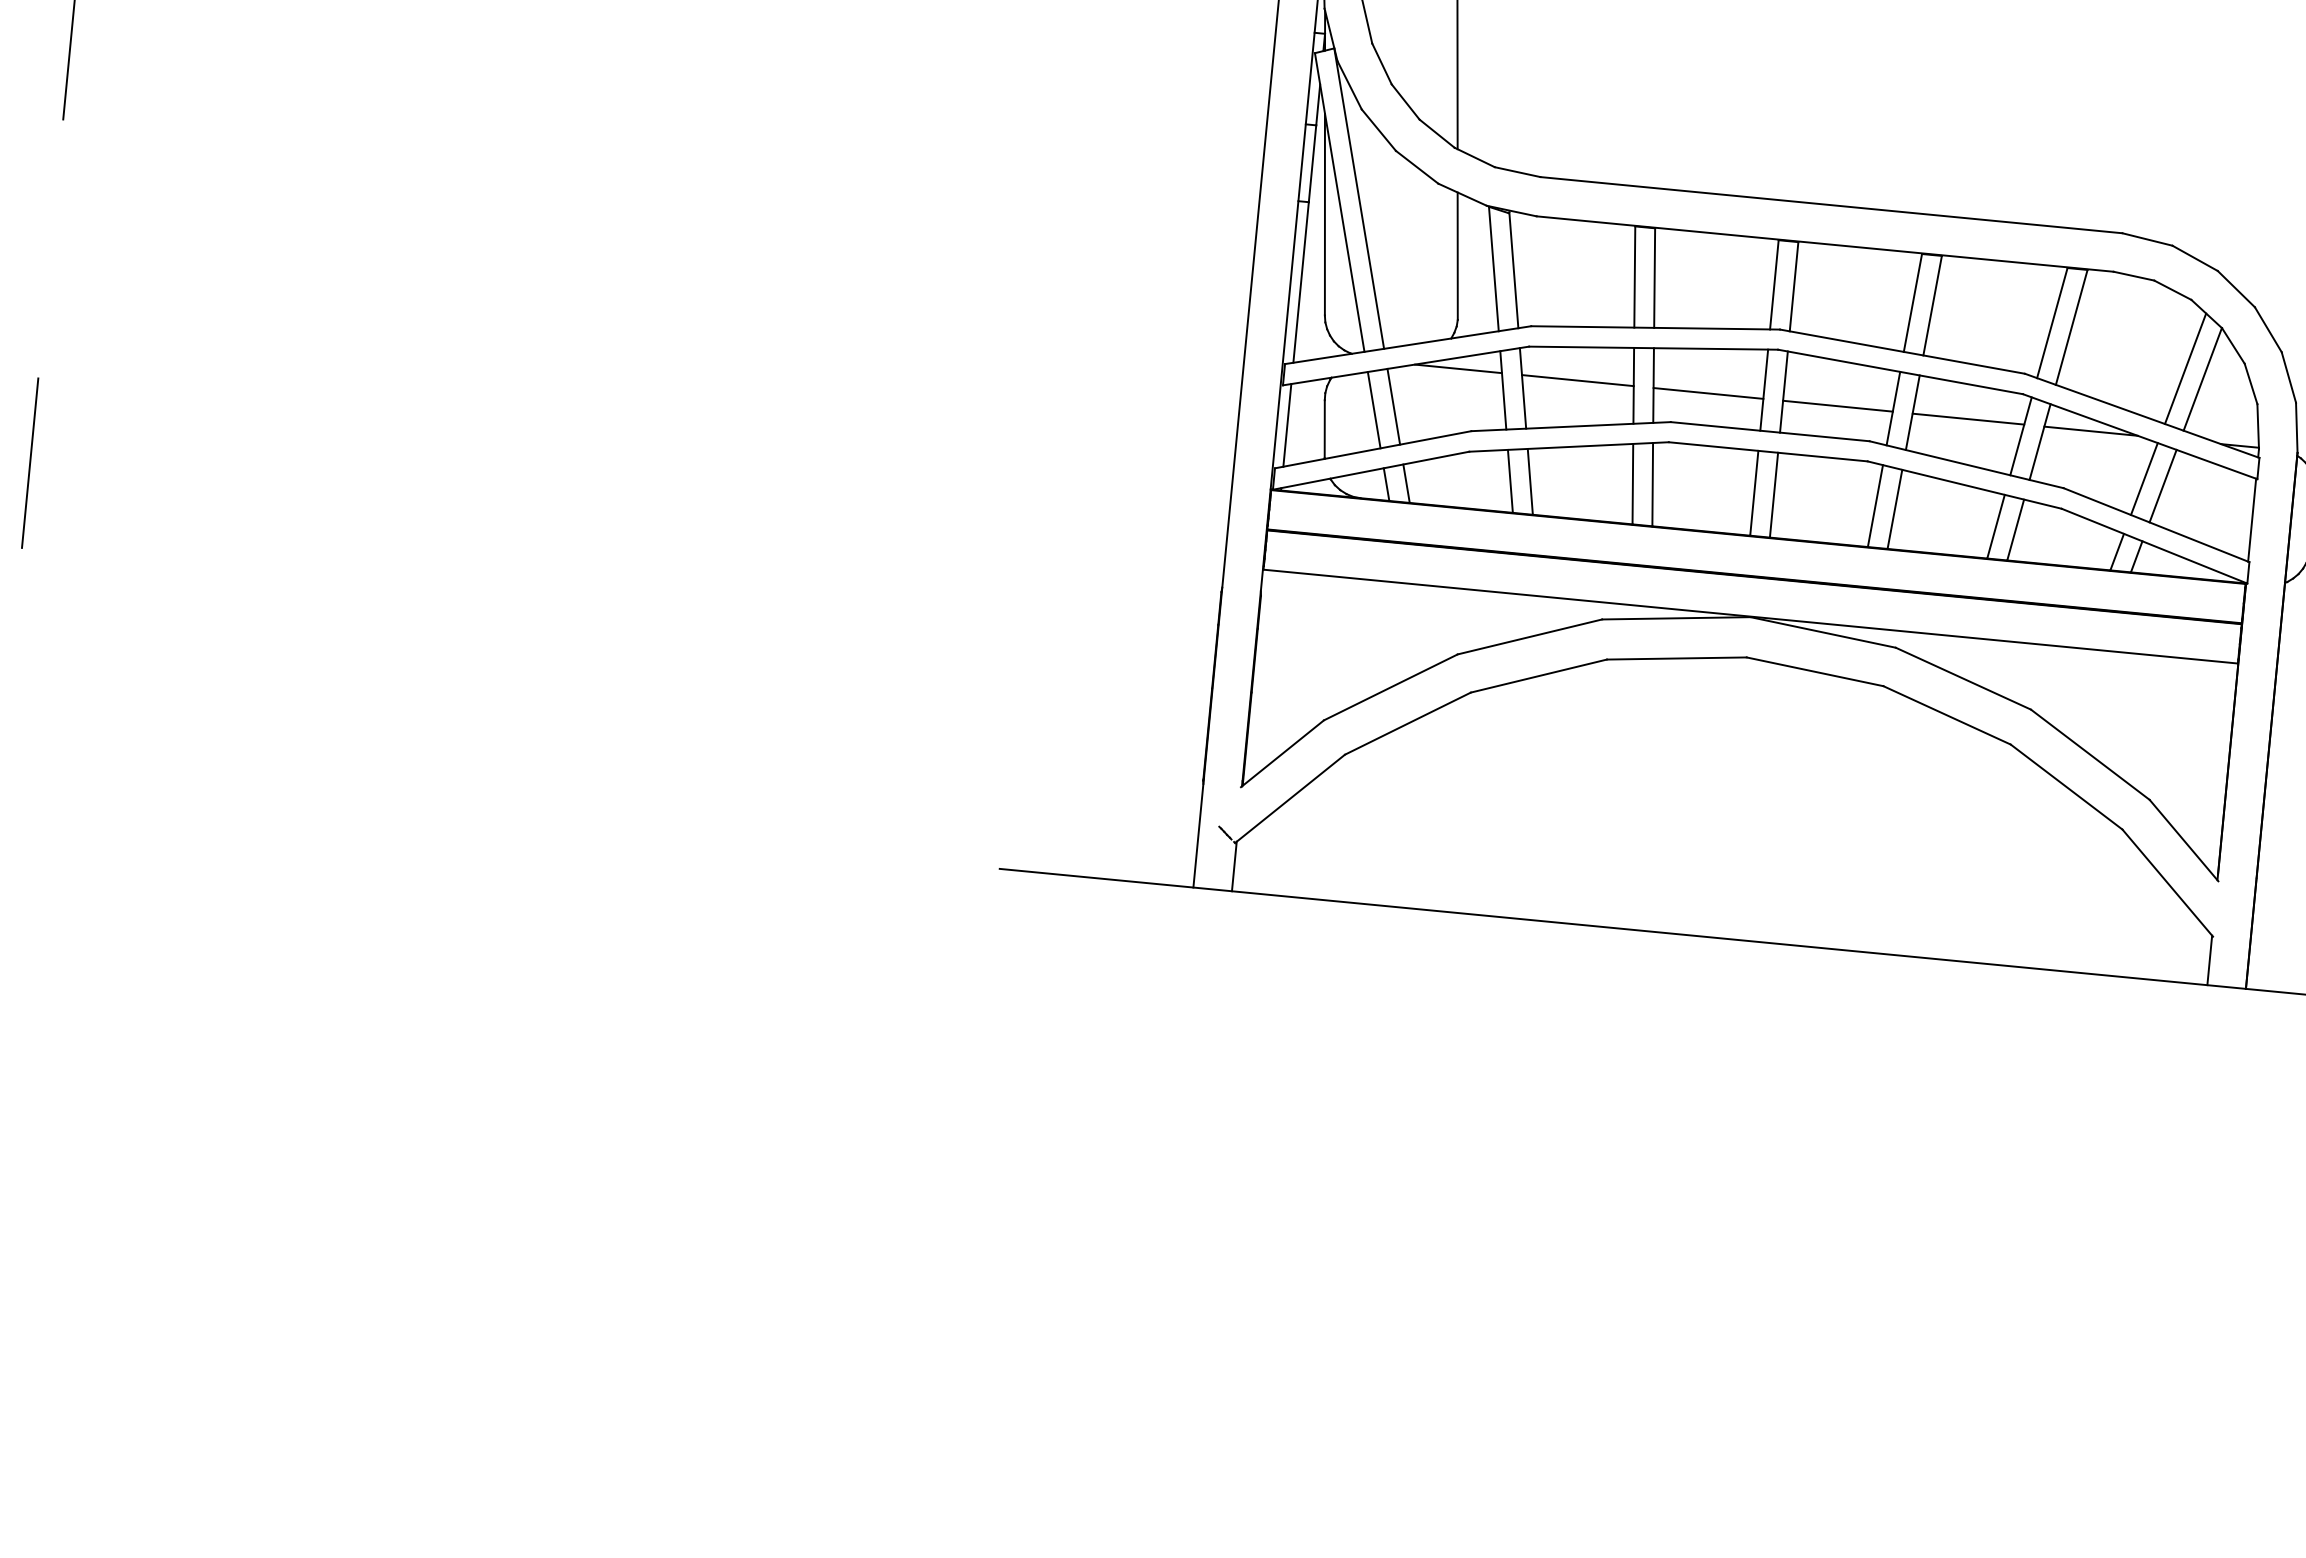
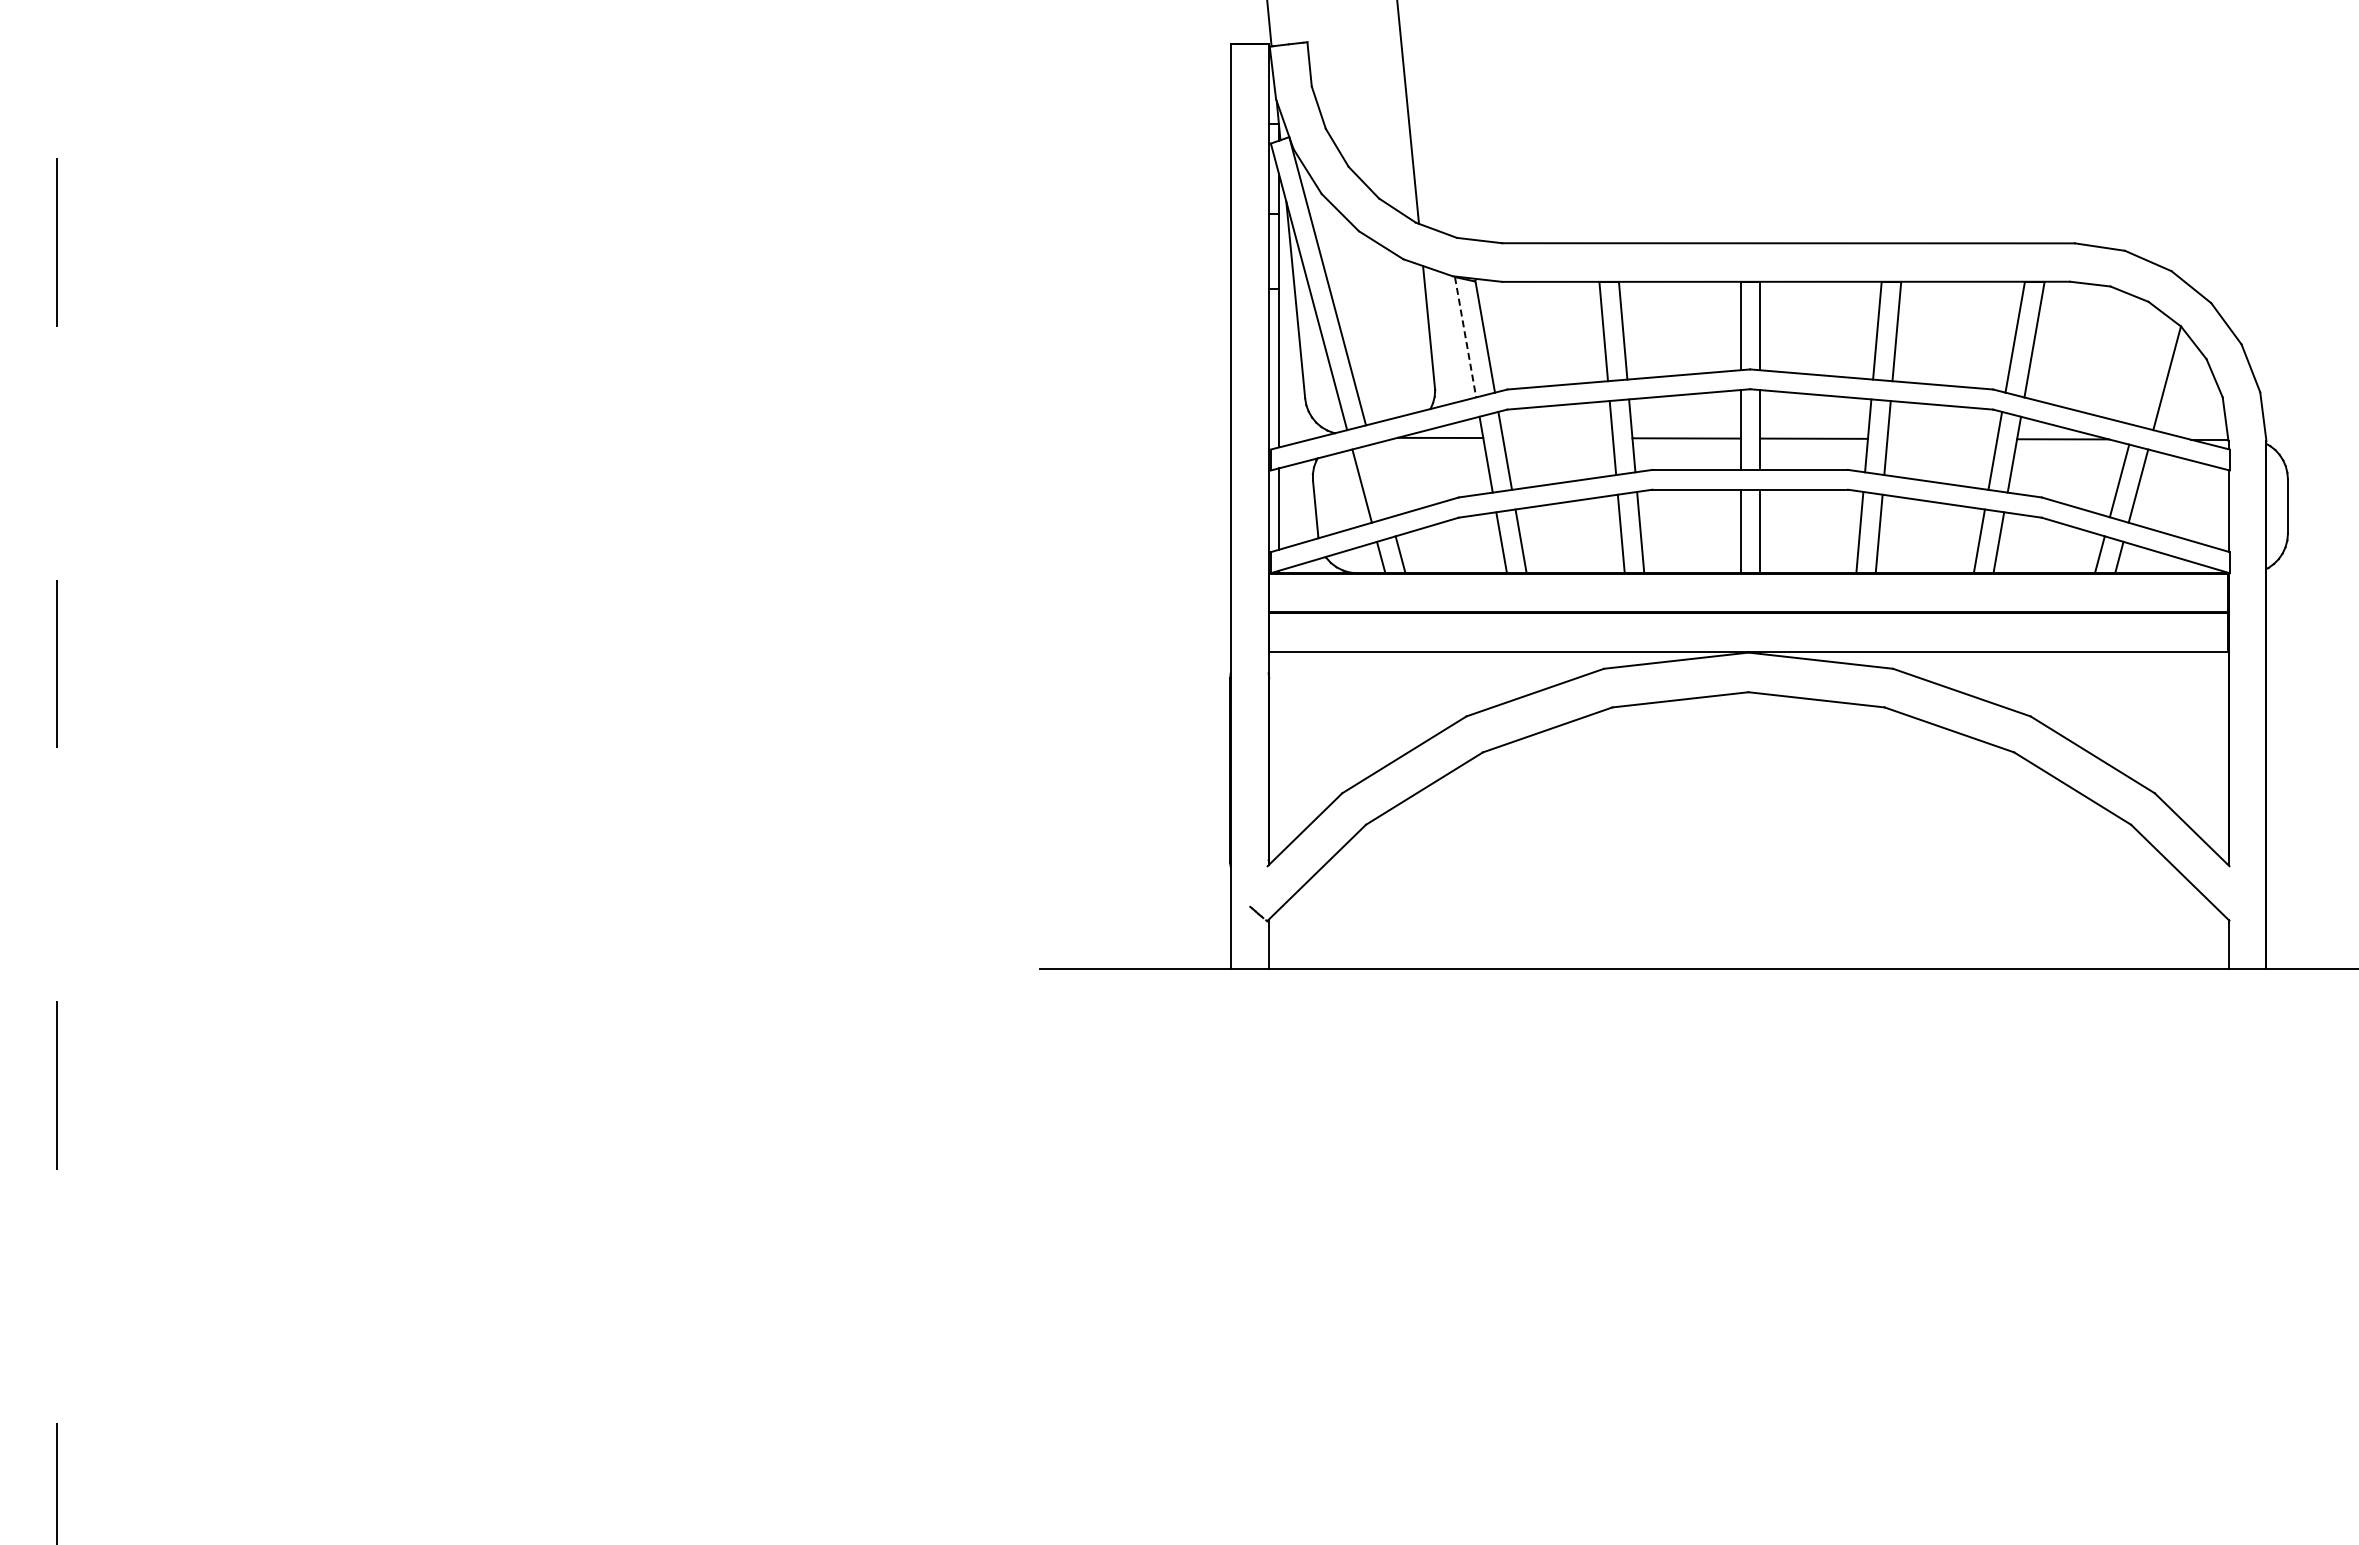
line: (1493, 269) -> (1465, 337), solid -> dashed
line: (2185, 368) -> (2149, 369), removed
line: (1577, 380) -> (1557, 438), removed
line: (1393, 406) -> (1380, 480), removed
line: (1968, 419) -> (1942, 439), removed

